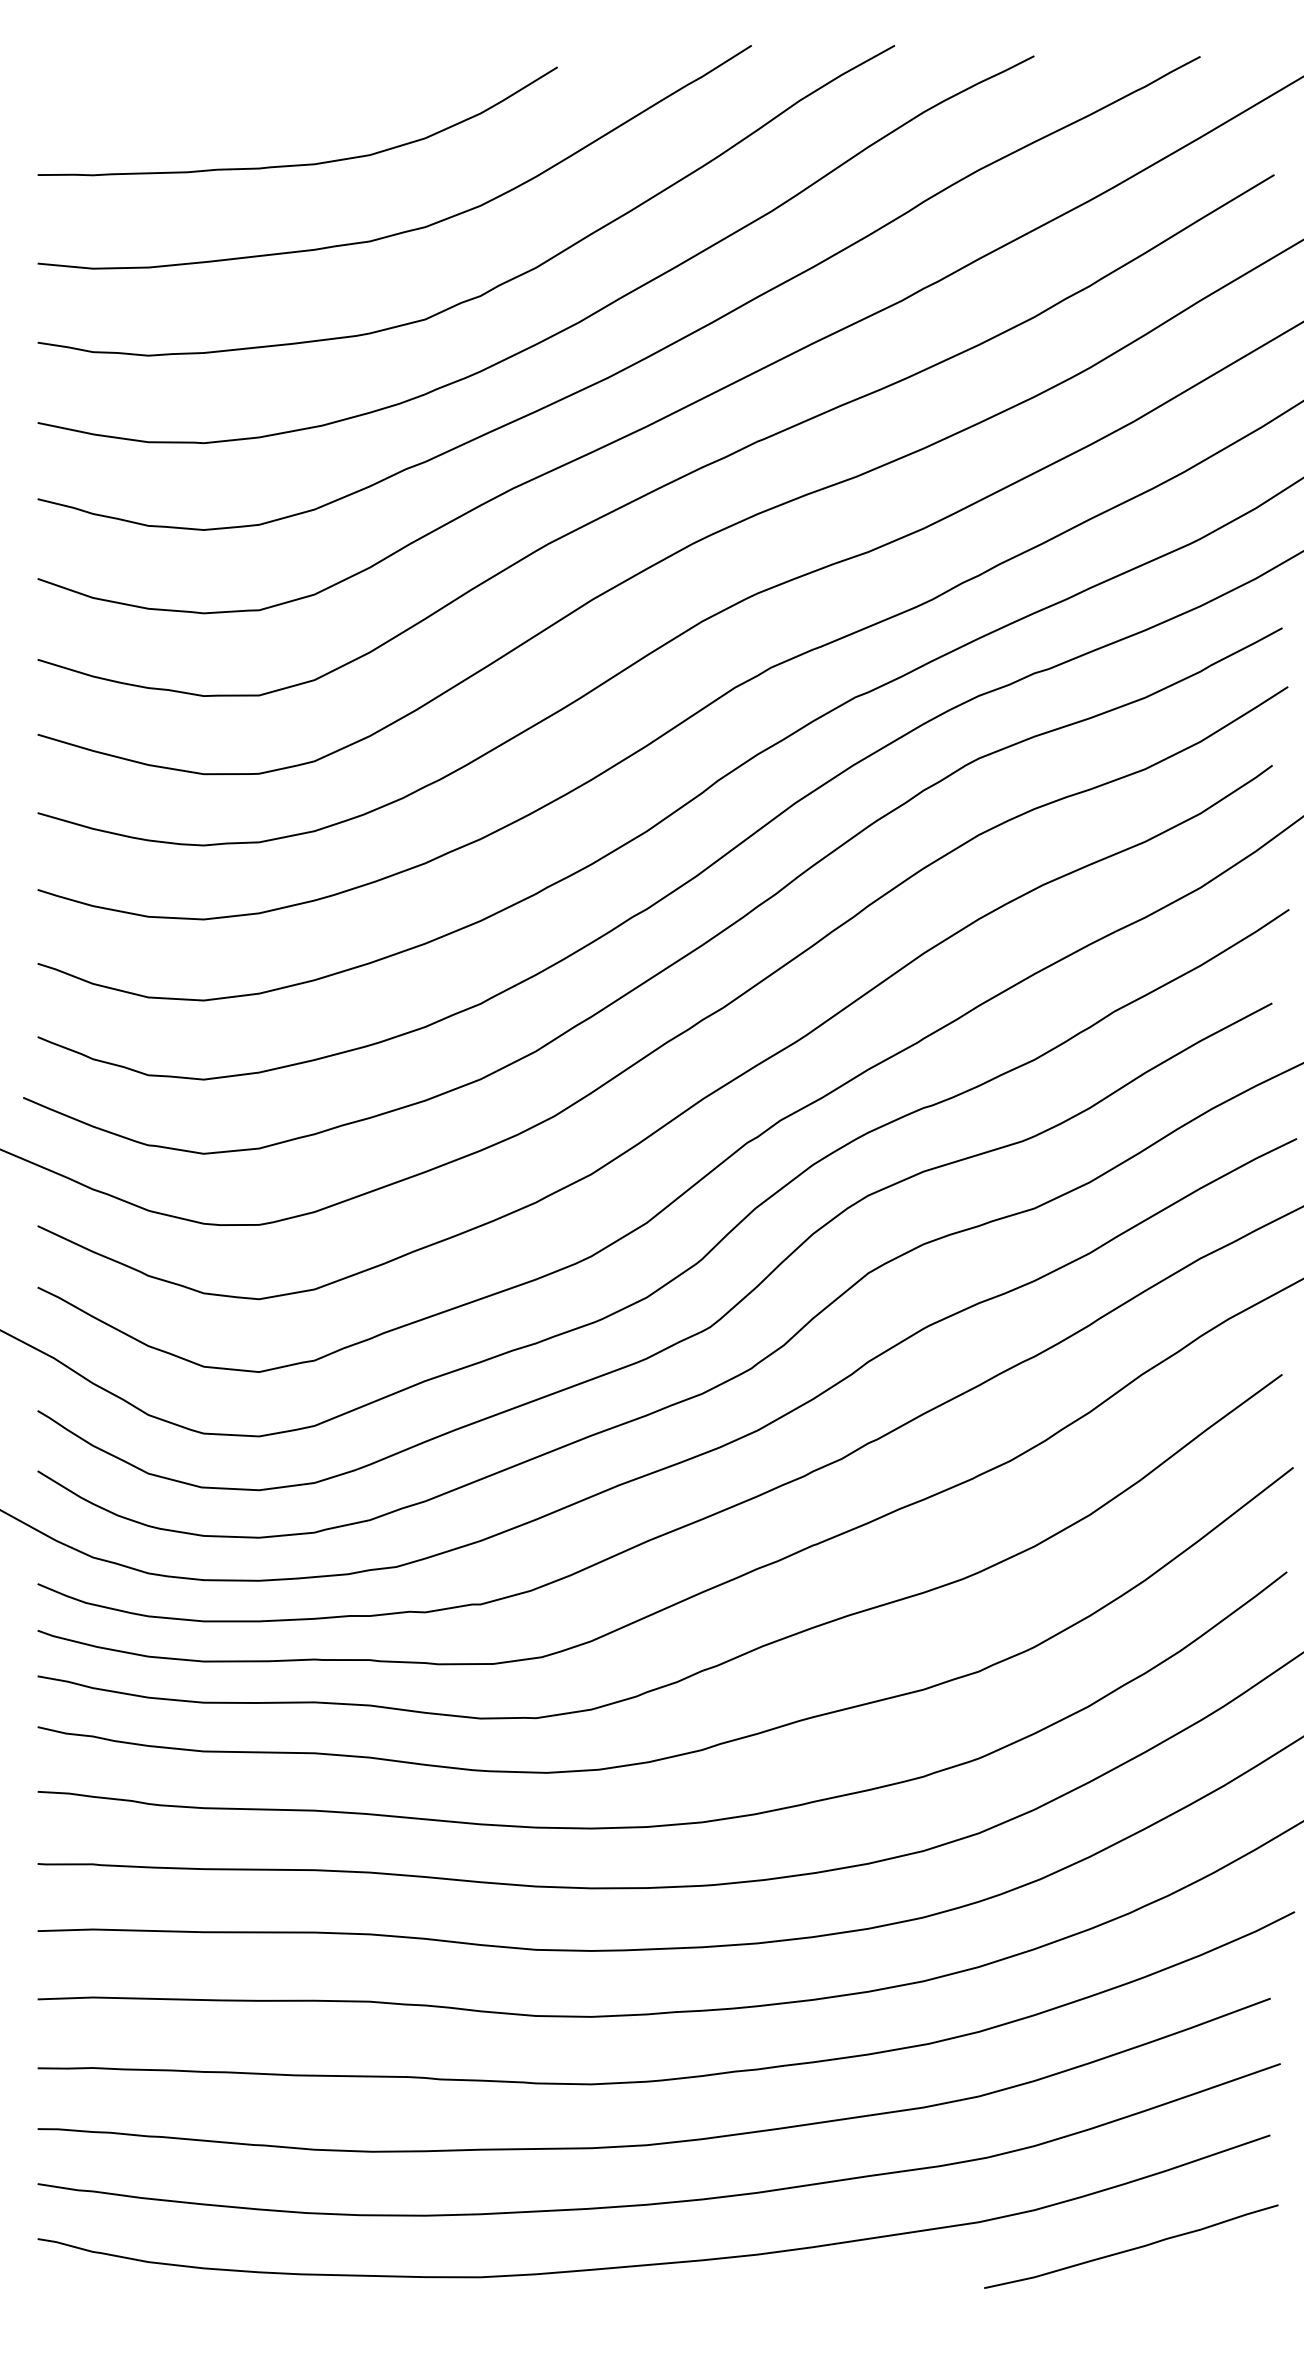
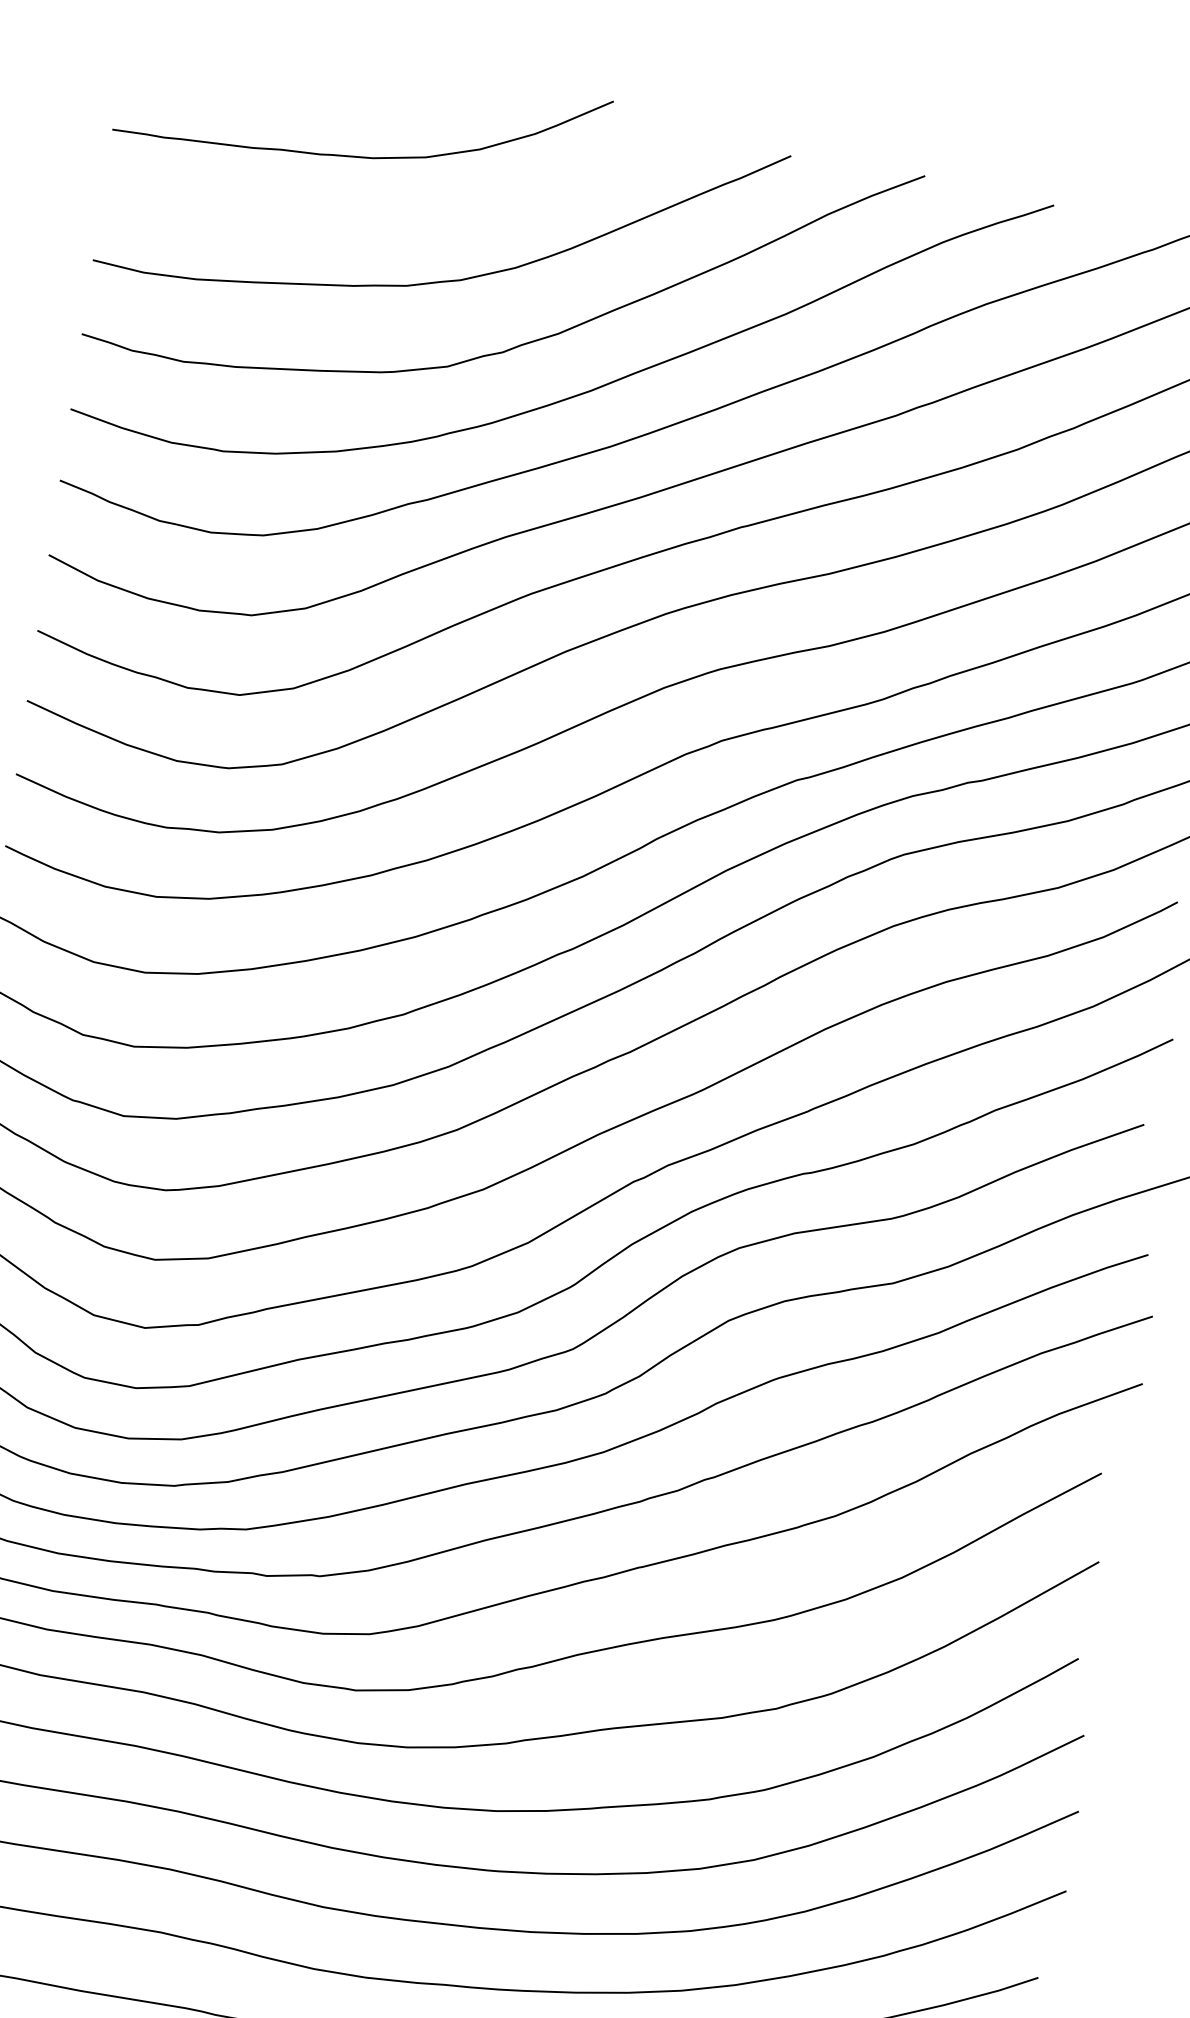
curve: (297, 164) -> (356, 156), moved

